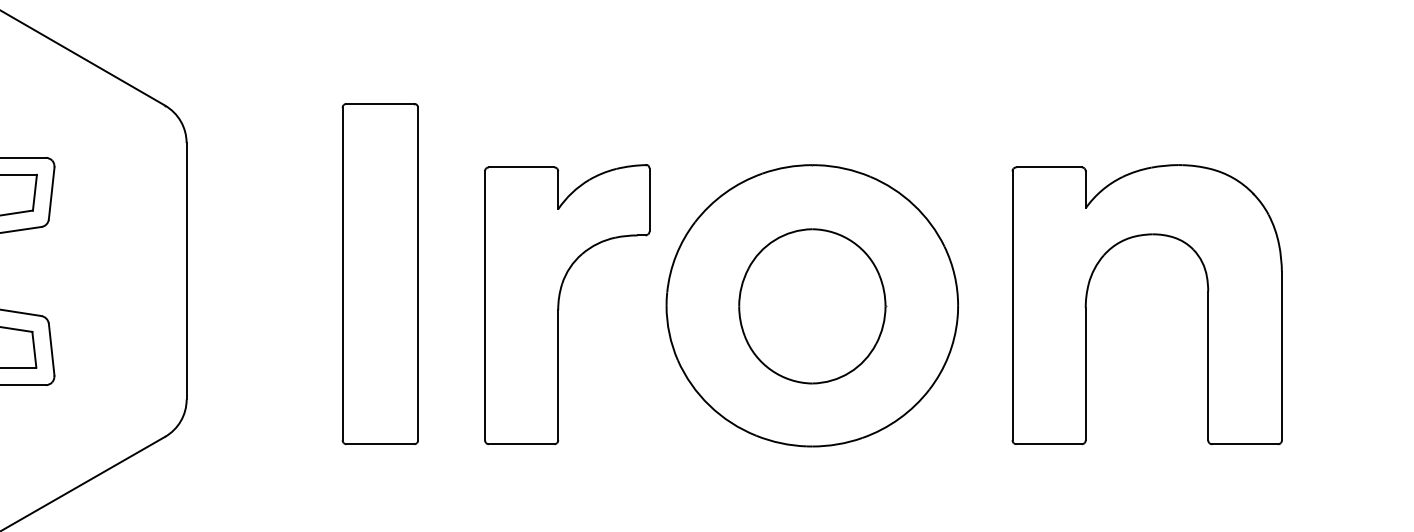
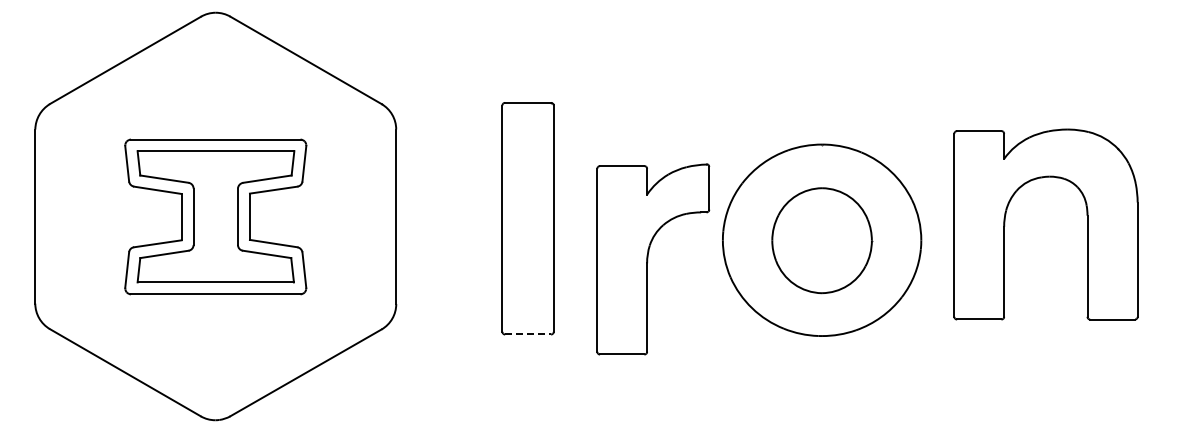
part: (567, 304) -> (653, 259), moved
part: (1087, 304) -> (1005, 224), moved
line: (380, 444) -> (528, 334), solid -> dashed

